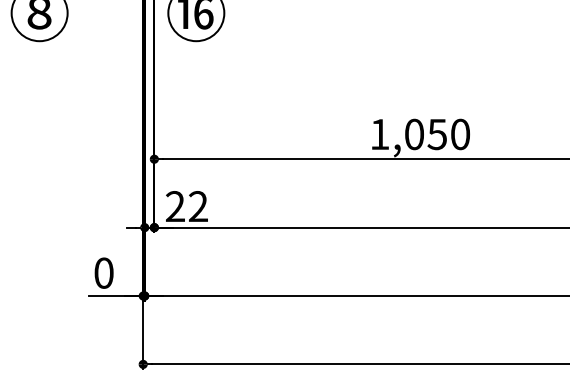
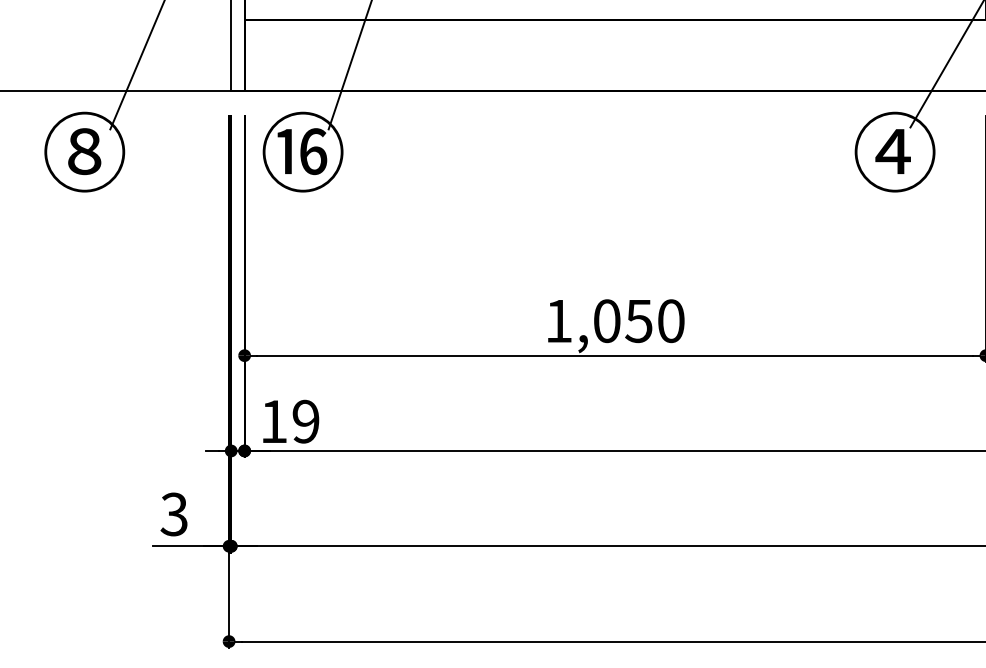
text: (186, 206) -> (289, 421), 22 -> 19
text: (103, 273) -> (173, 514), 0 -> 3

